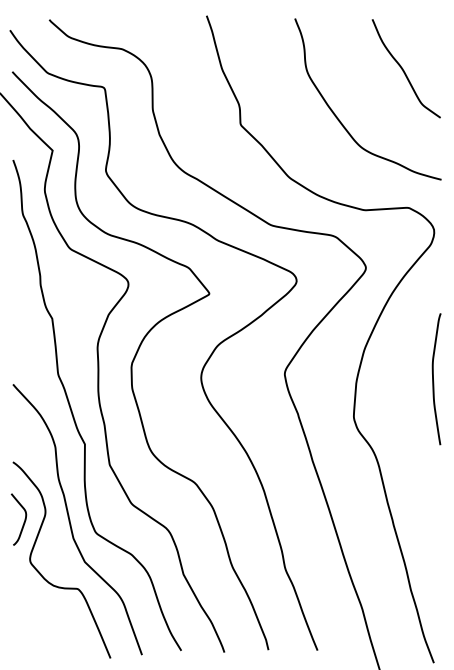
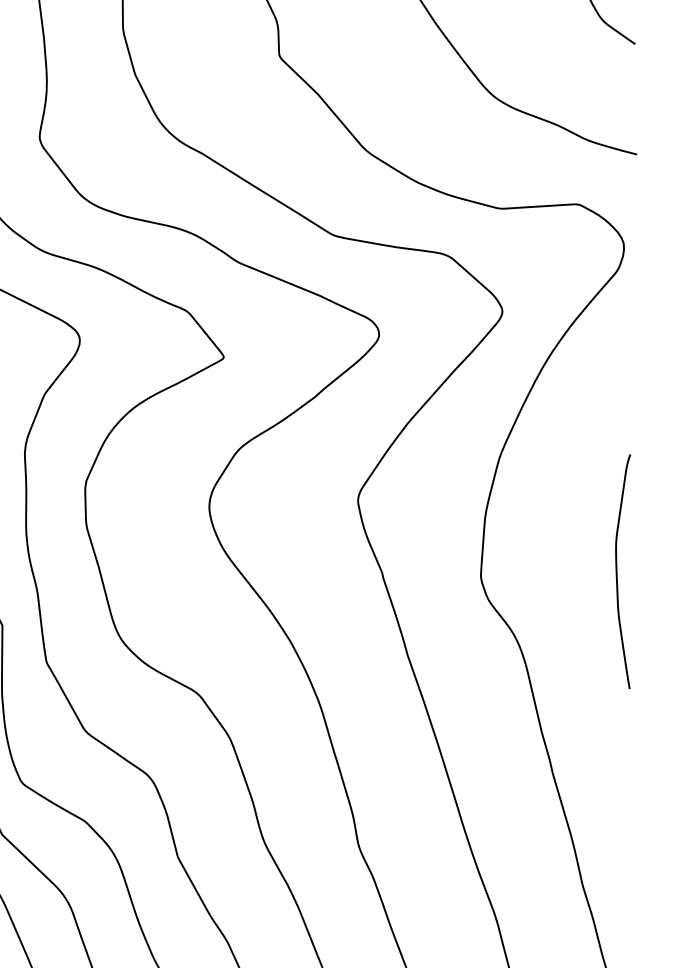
curve: (434, 381) -> (619, 575), moved

